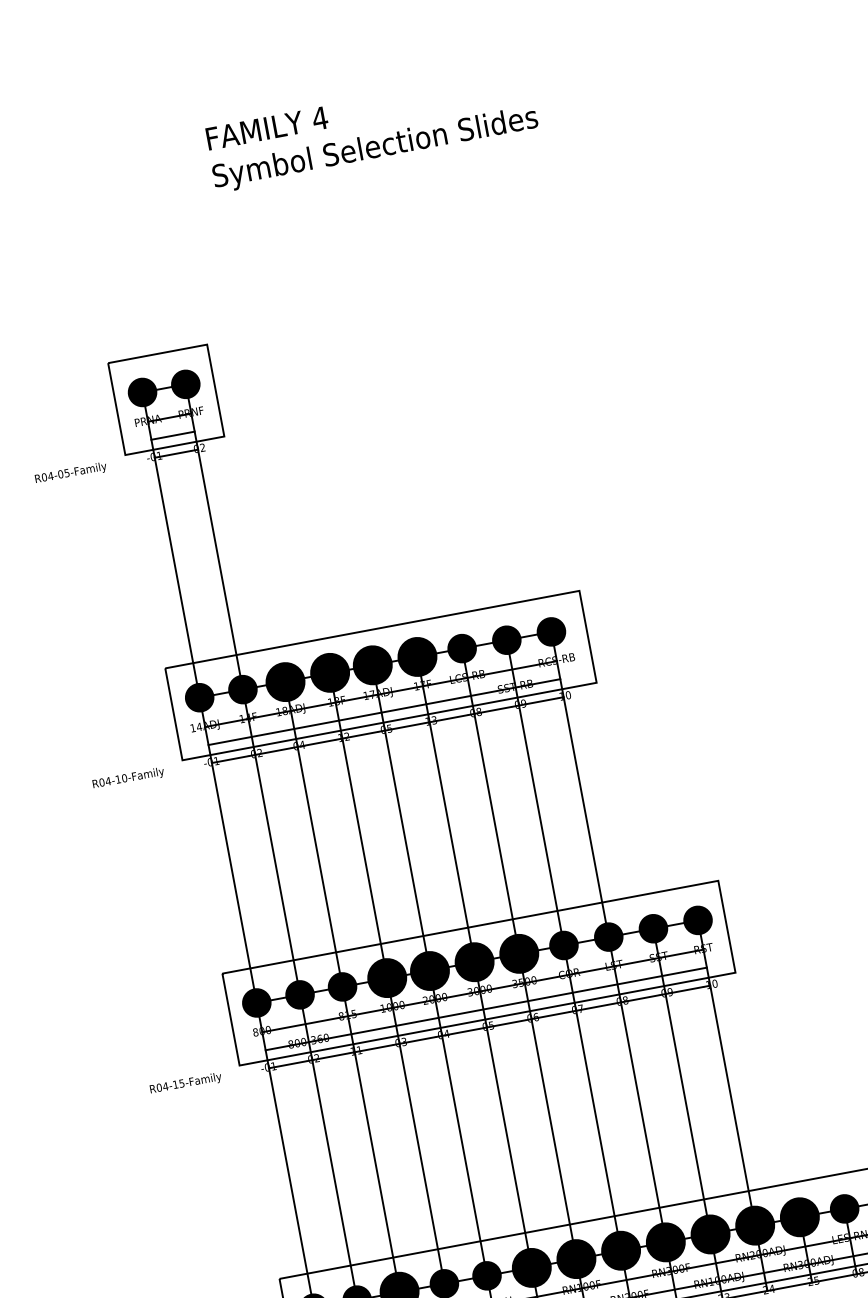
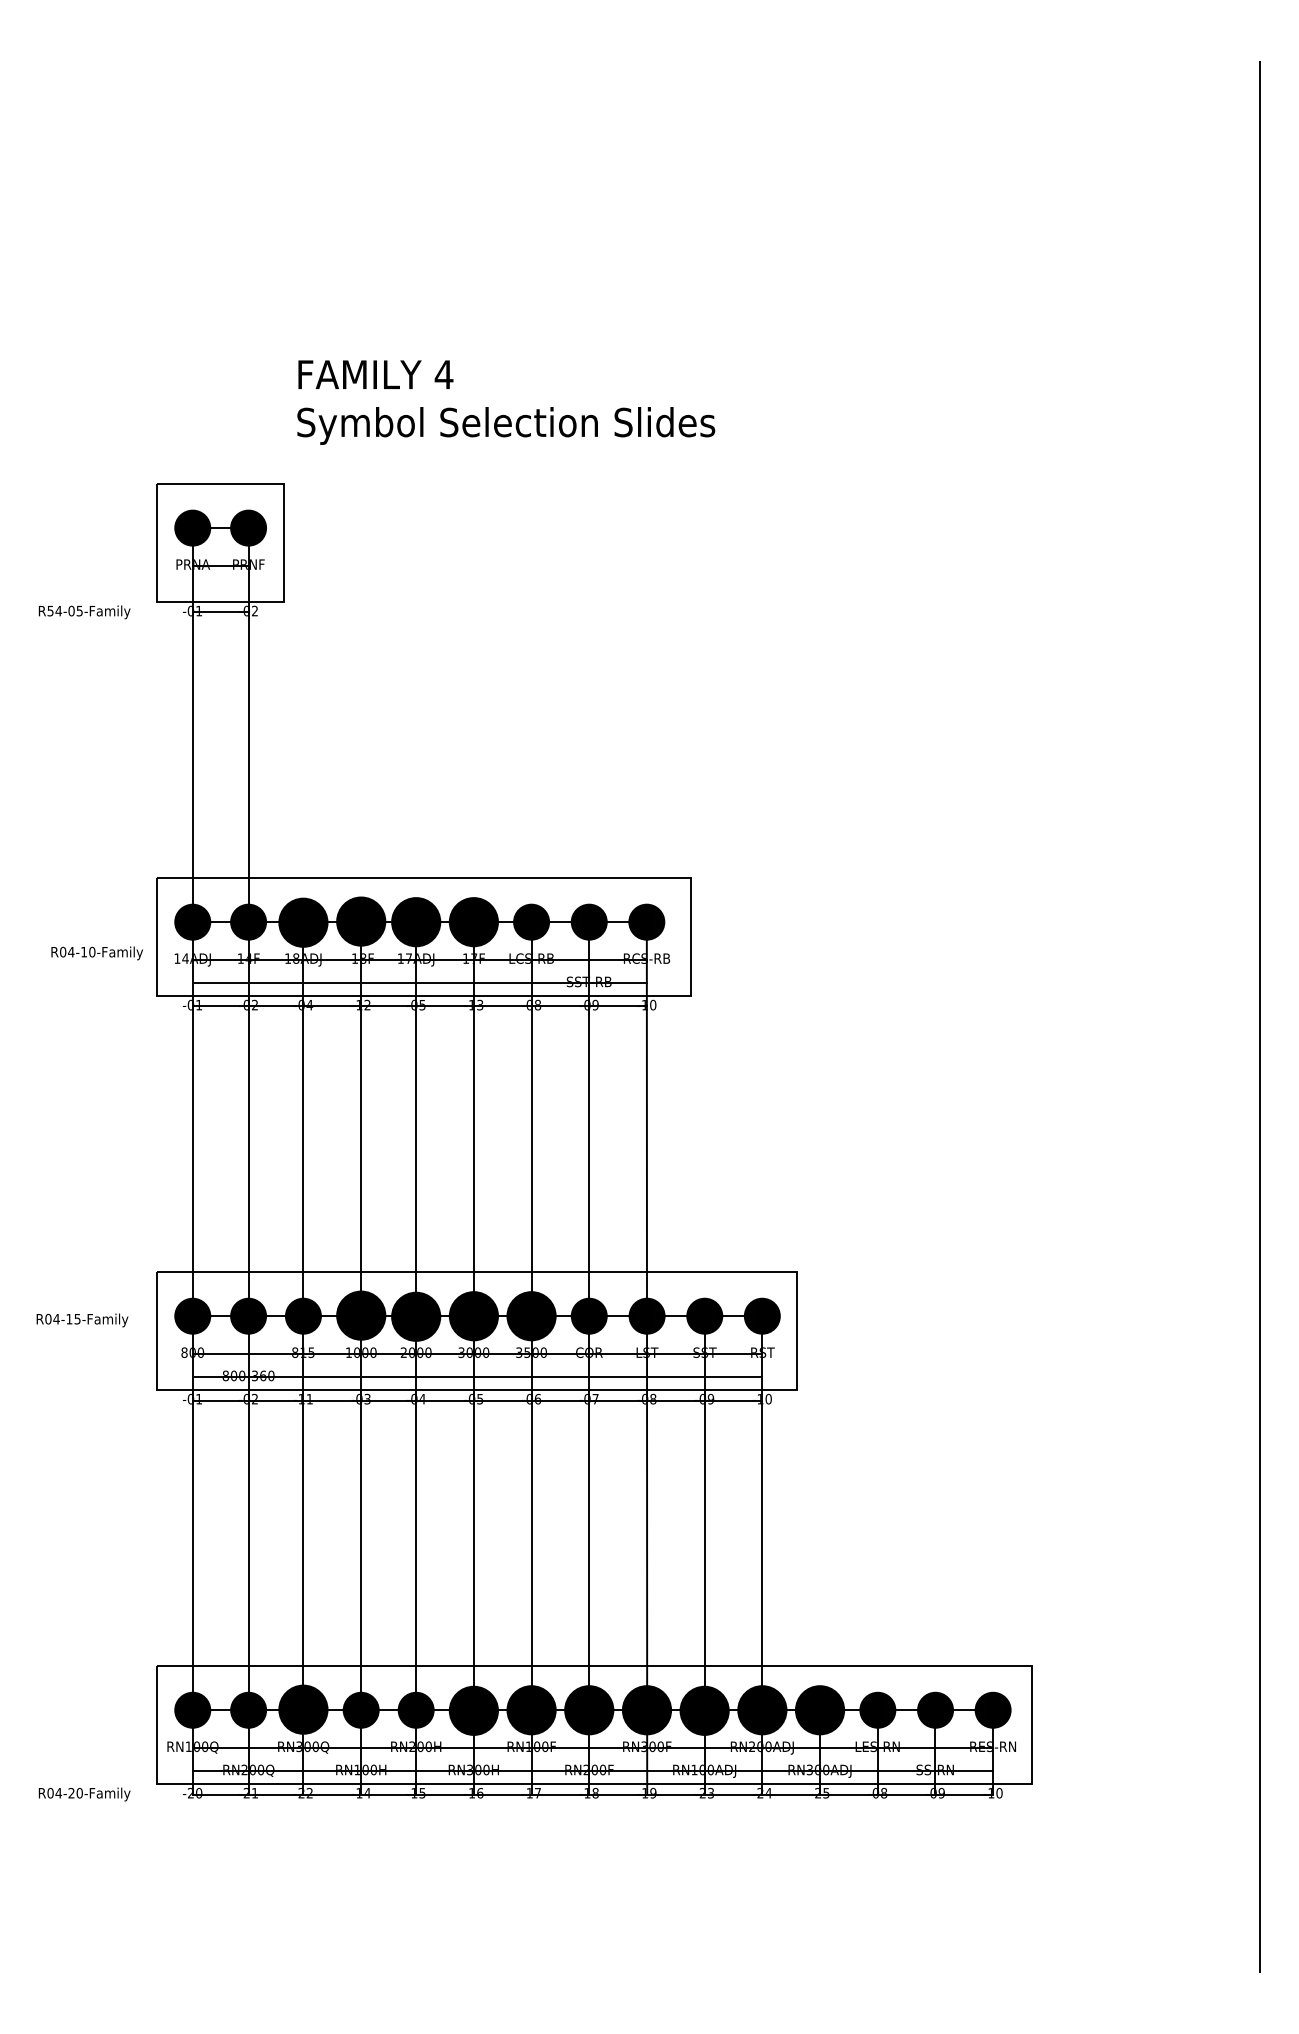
text: (372, 130) -> (506, 402), moved
line: (172, 436) -> (220, 589), removed
text: (44, 476) -> (50, 610), R04-05-Family -> R54-05-Family
text: (128, 778) -> (96, 953), moved
text: (185, 1083) -> (82, 1320), moved

